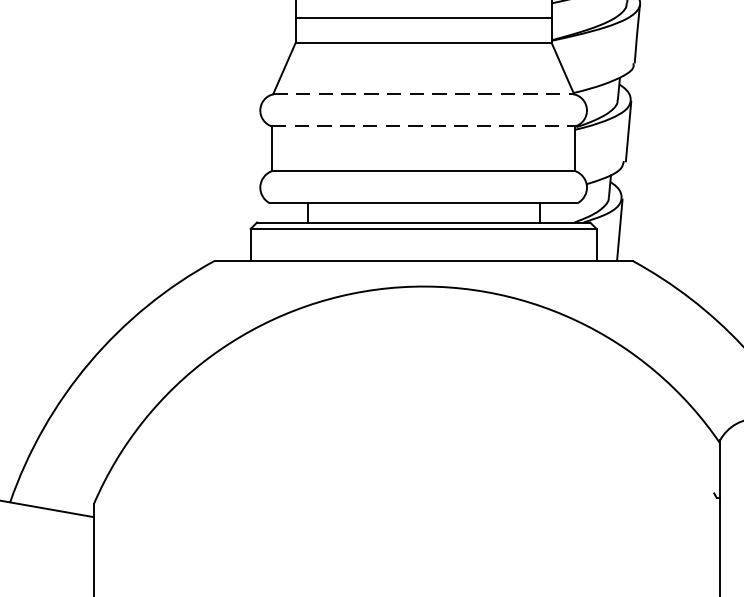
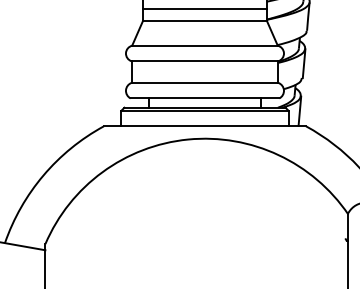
line: (422, 93) -> (204, 45), dashed -> solid
line: (424, 126) -> (205, 61), dashed -> solid

